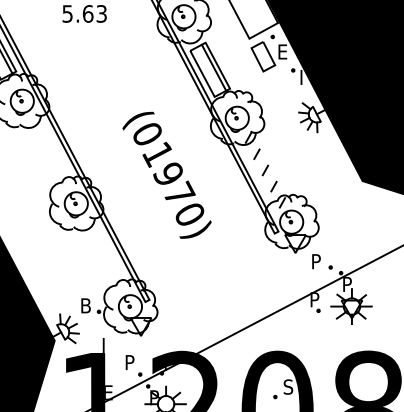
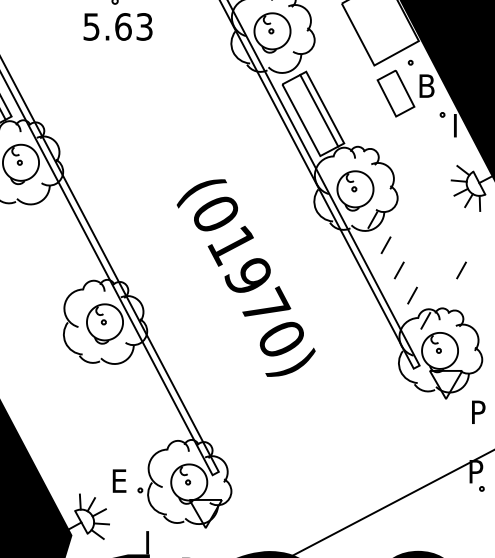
text: (285, 51) -> (430, 85), E -> B
line: (305, 170) -> (461, 270), added
text: (88, 305) -> (123, 480), B -> E

